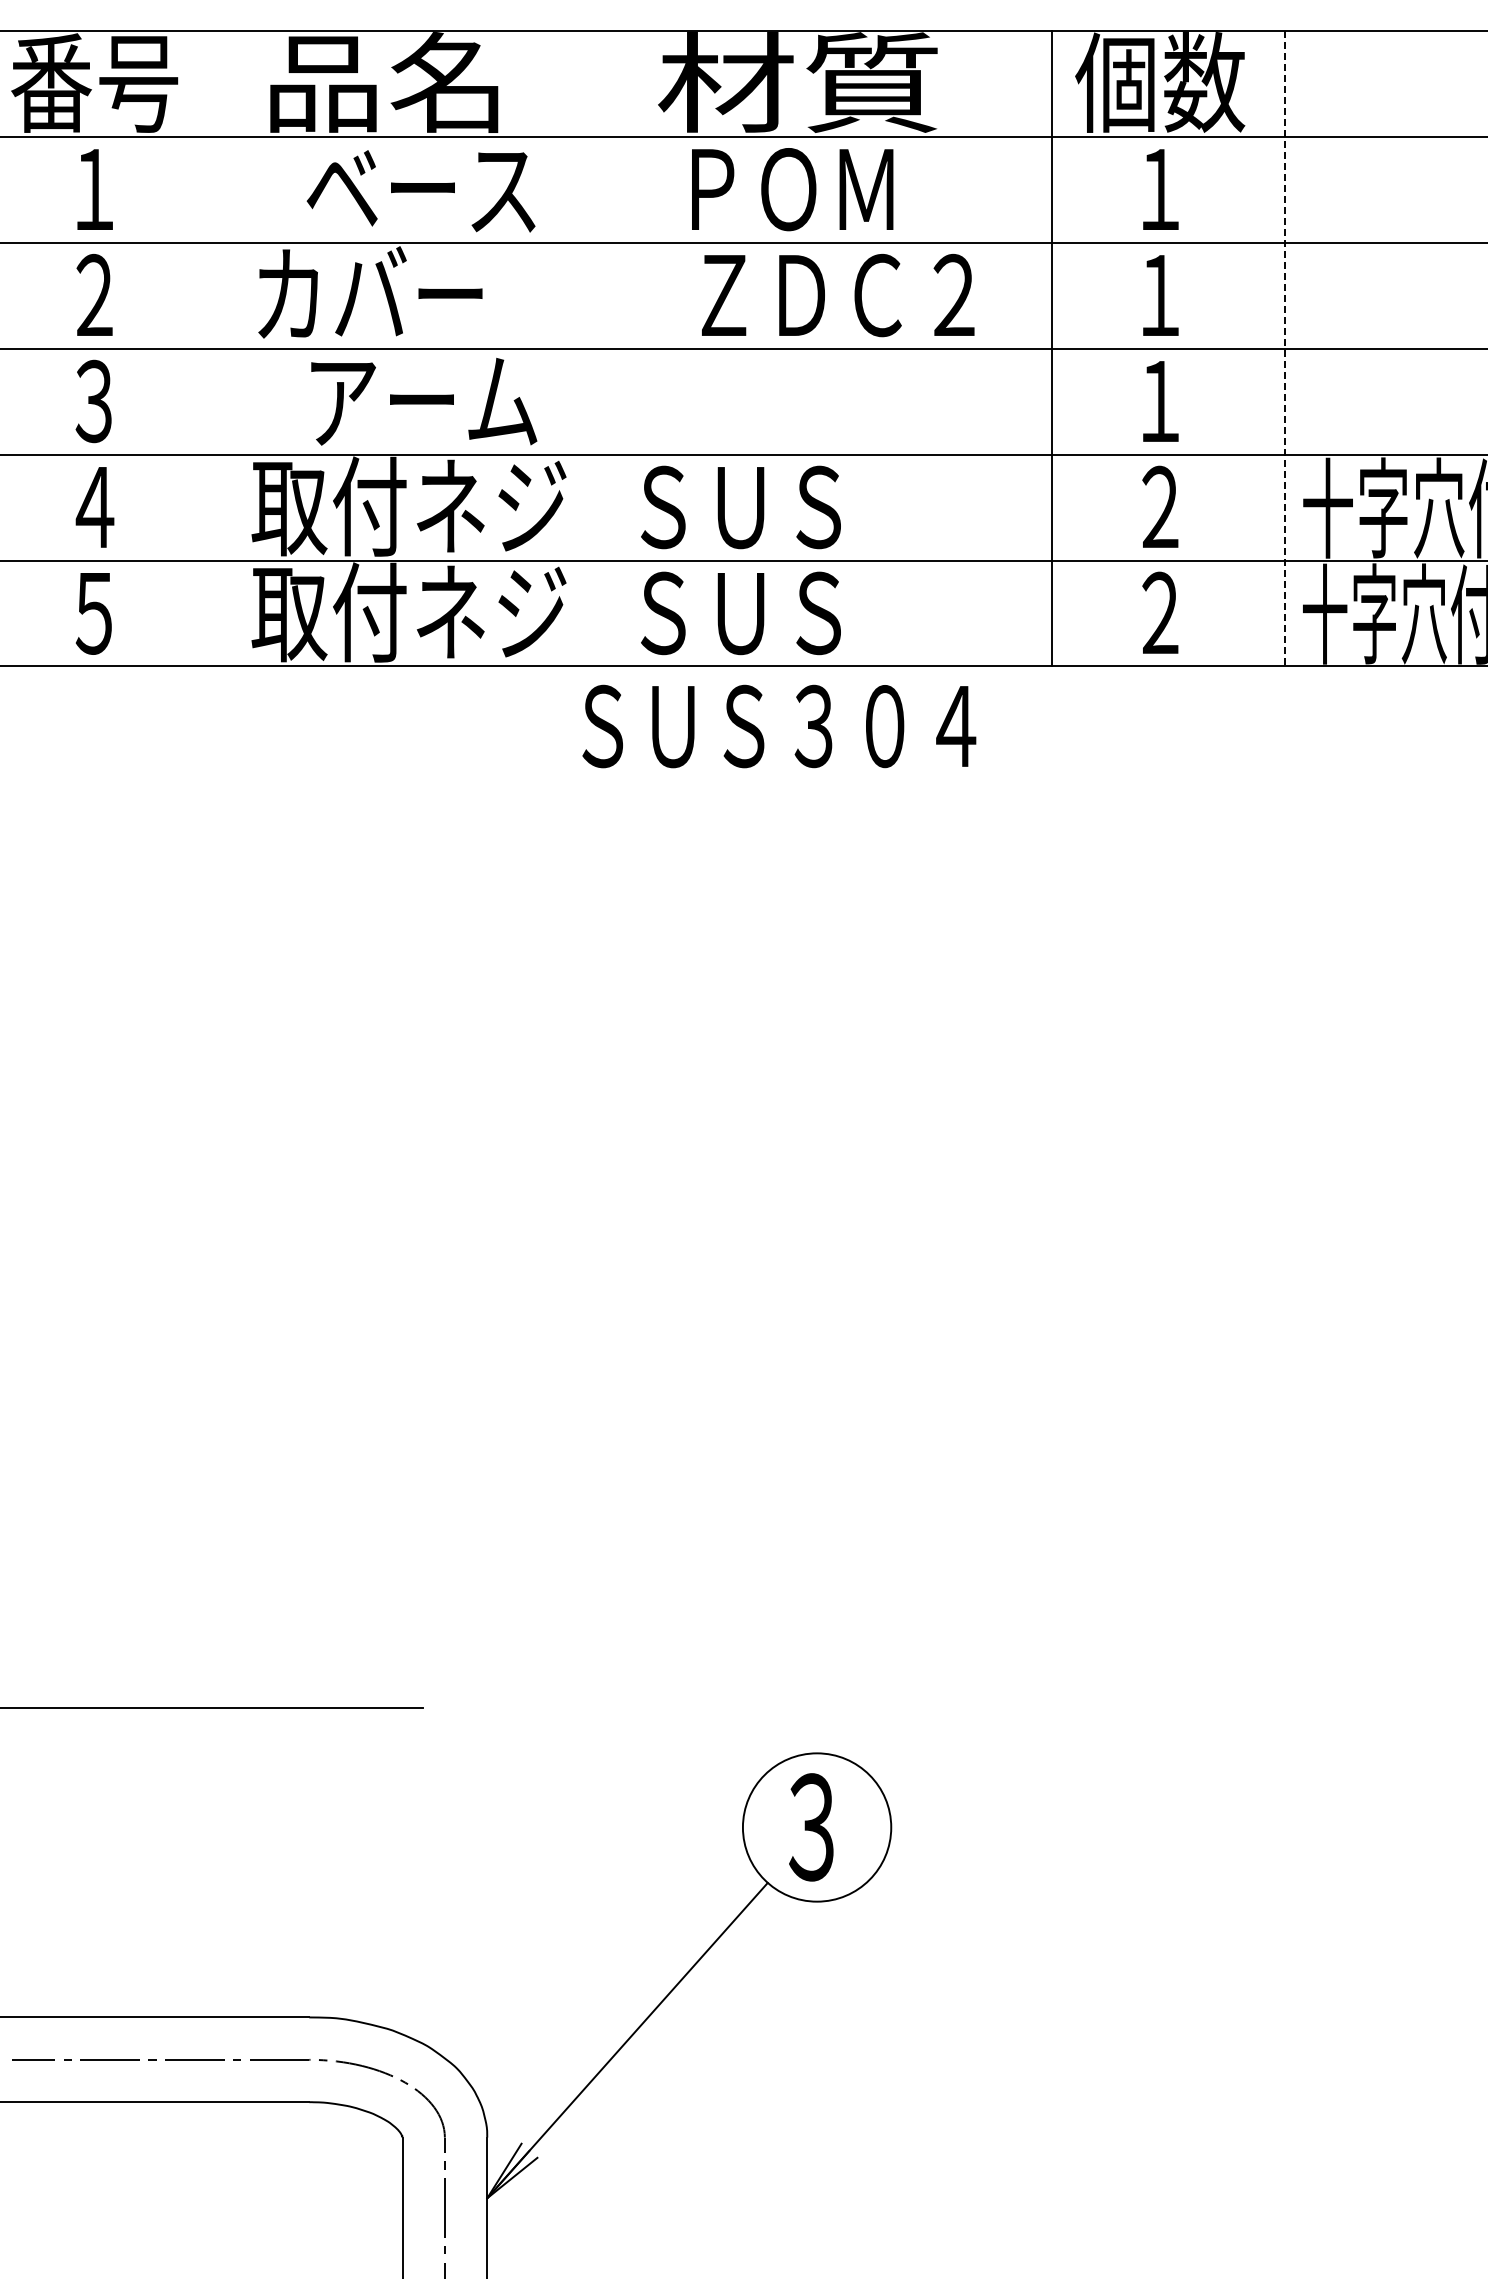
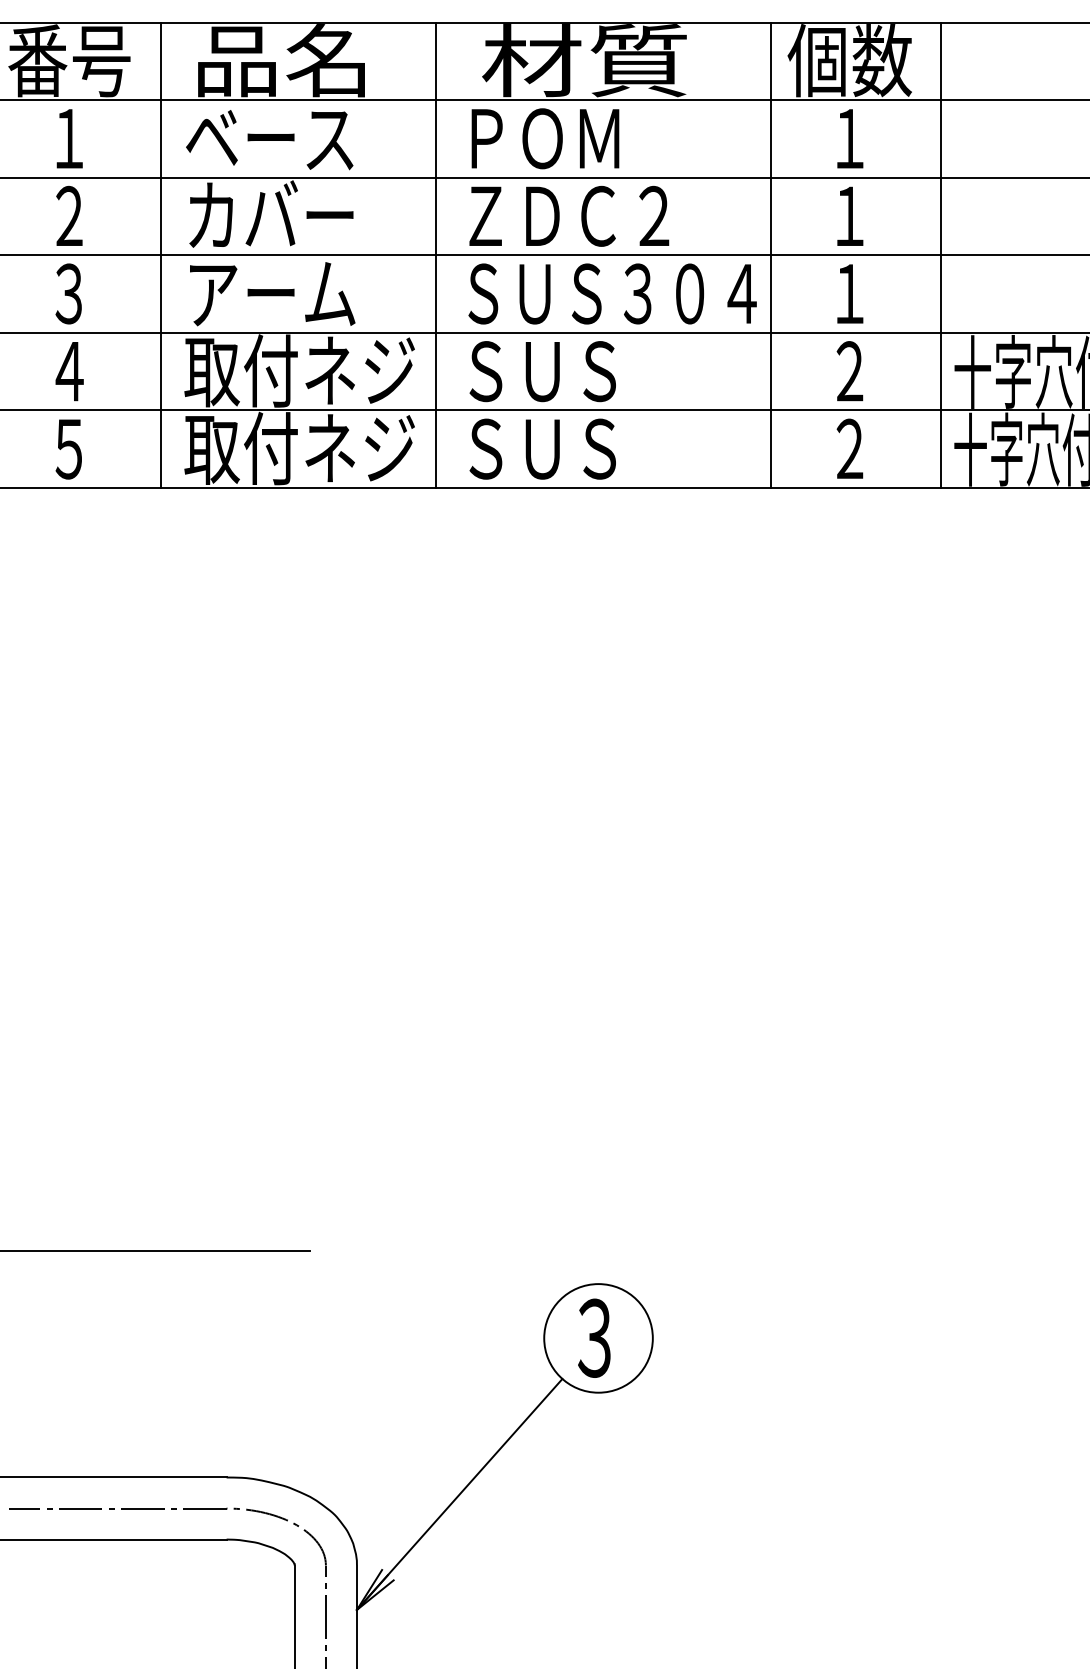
text: (792, 189) -> (545, 138), moved
text: (420, 191) -> (269, 140), moved
text: (838, 295) -> (569, 216), moved
line: (219, 348) -> (160, 255), added
line: (594, 348) -> (435, 255), added
line: (1285, 348) -> (941, 255), dashed -> solid
text: (424, 401) -> (272, 293), moved
text: (779, 726) -> (612, 293), moved

